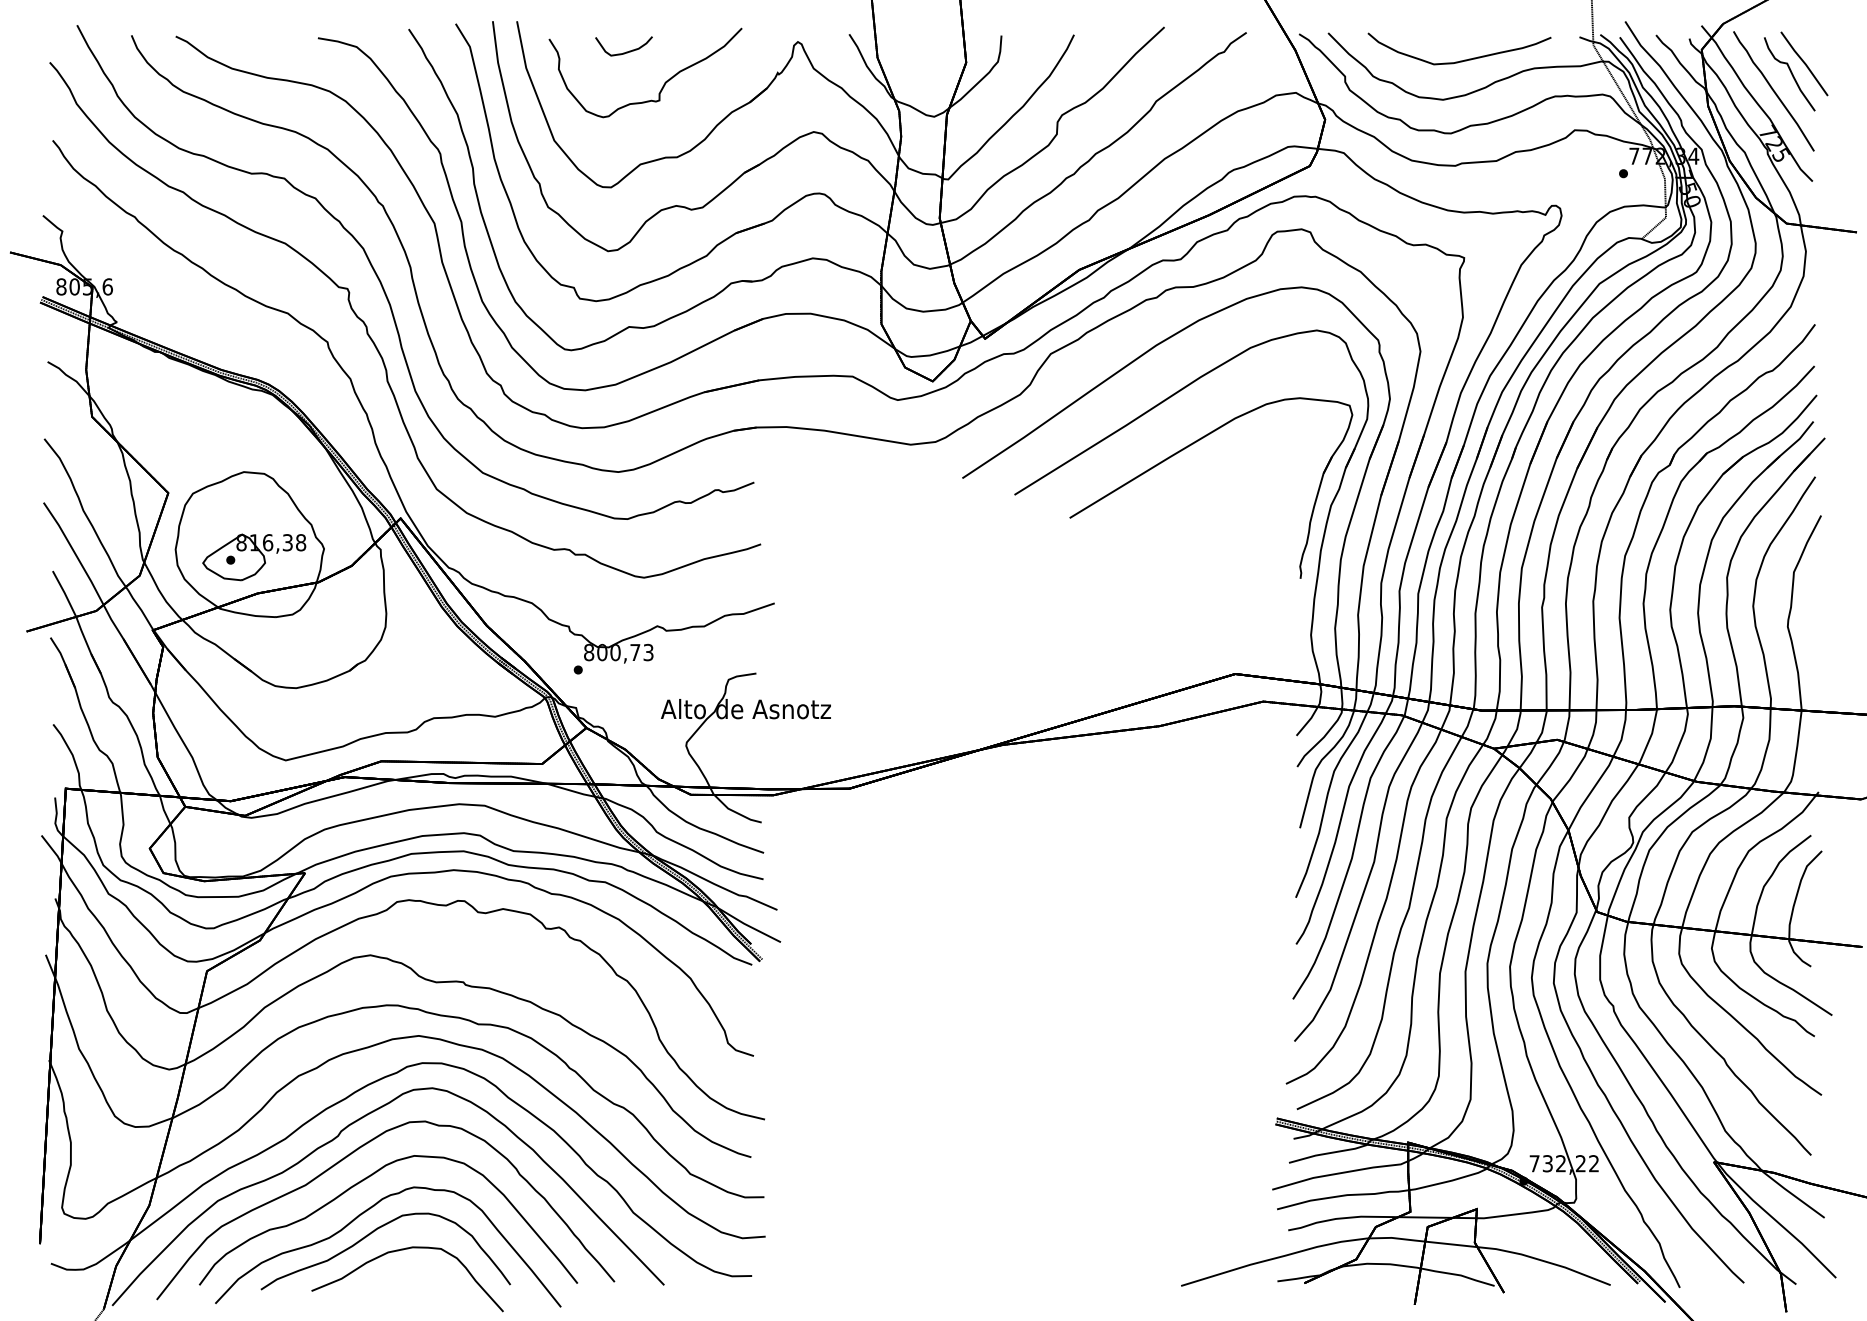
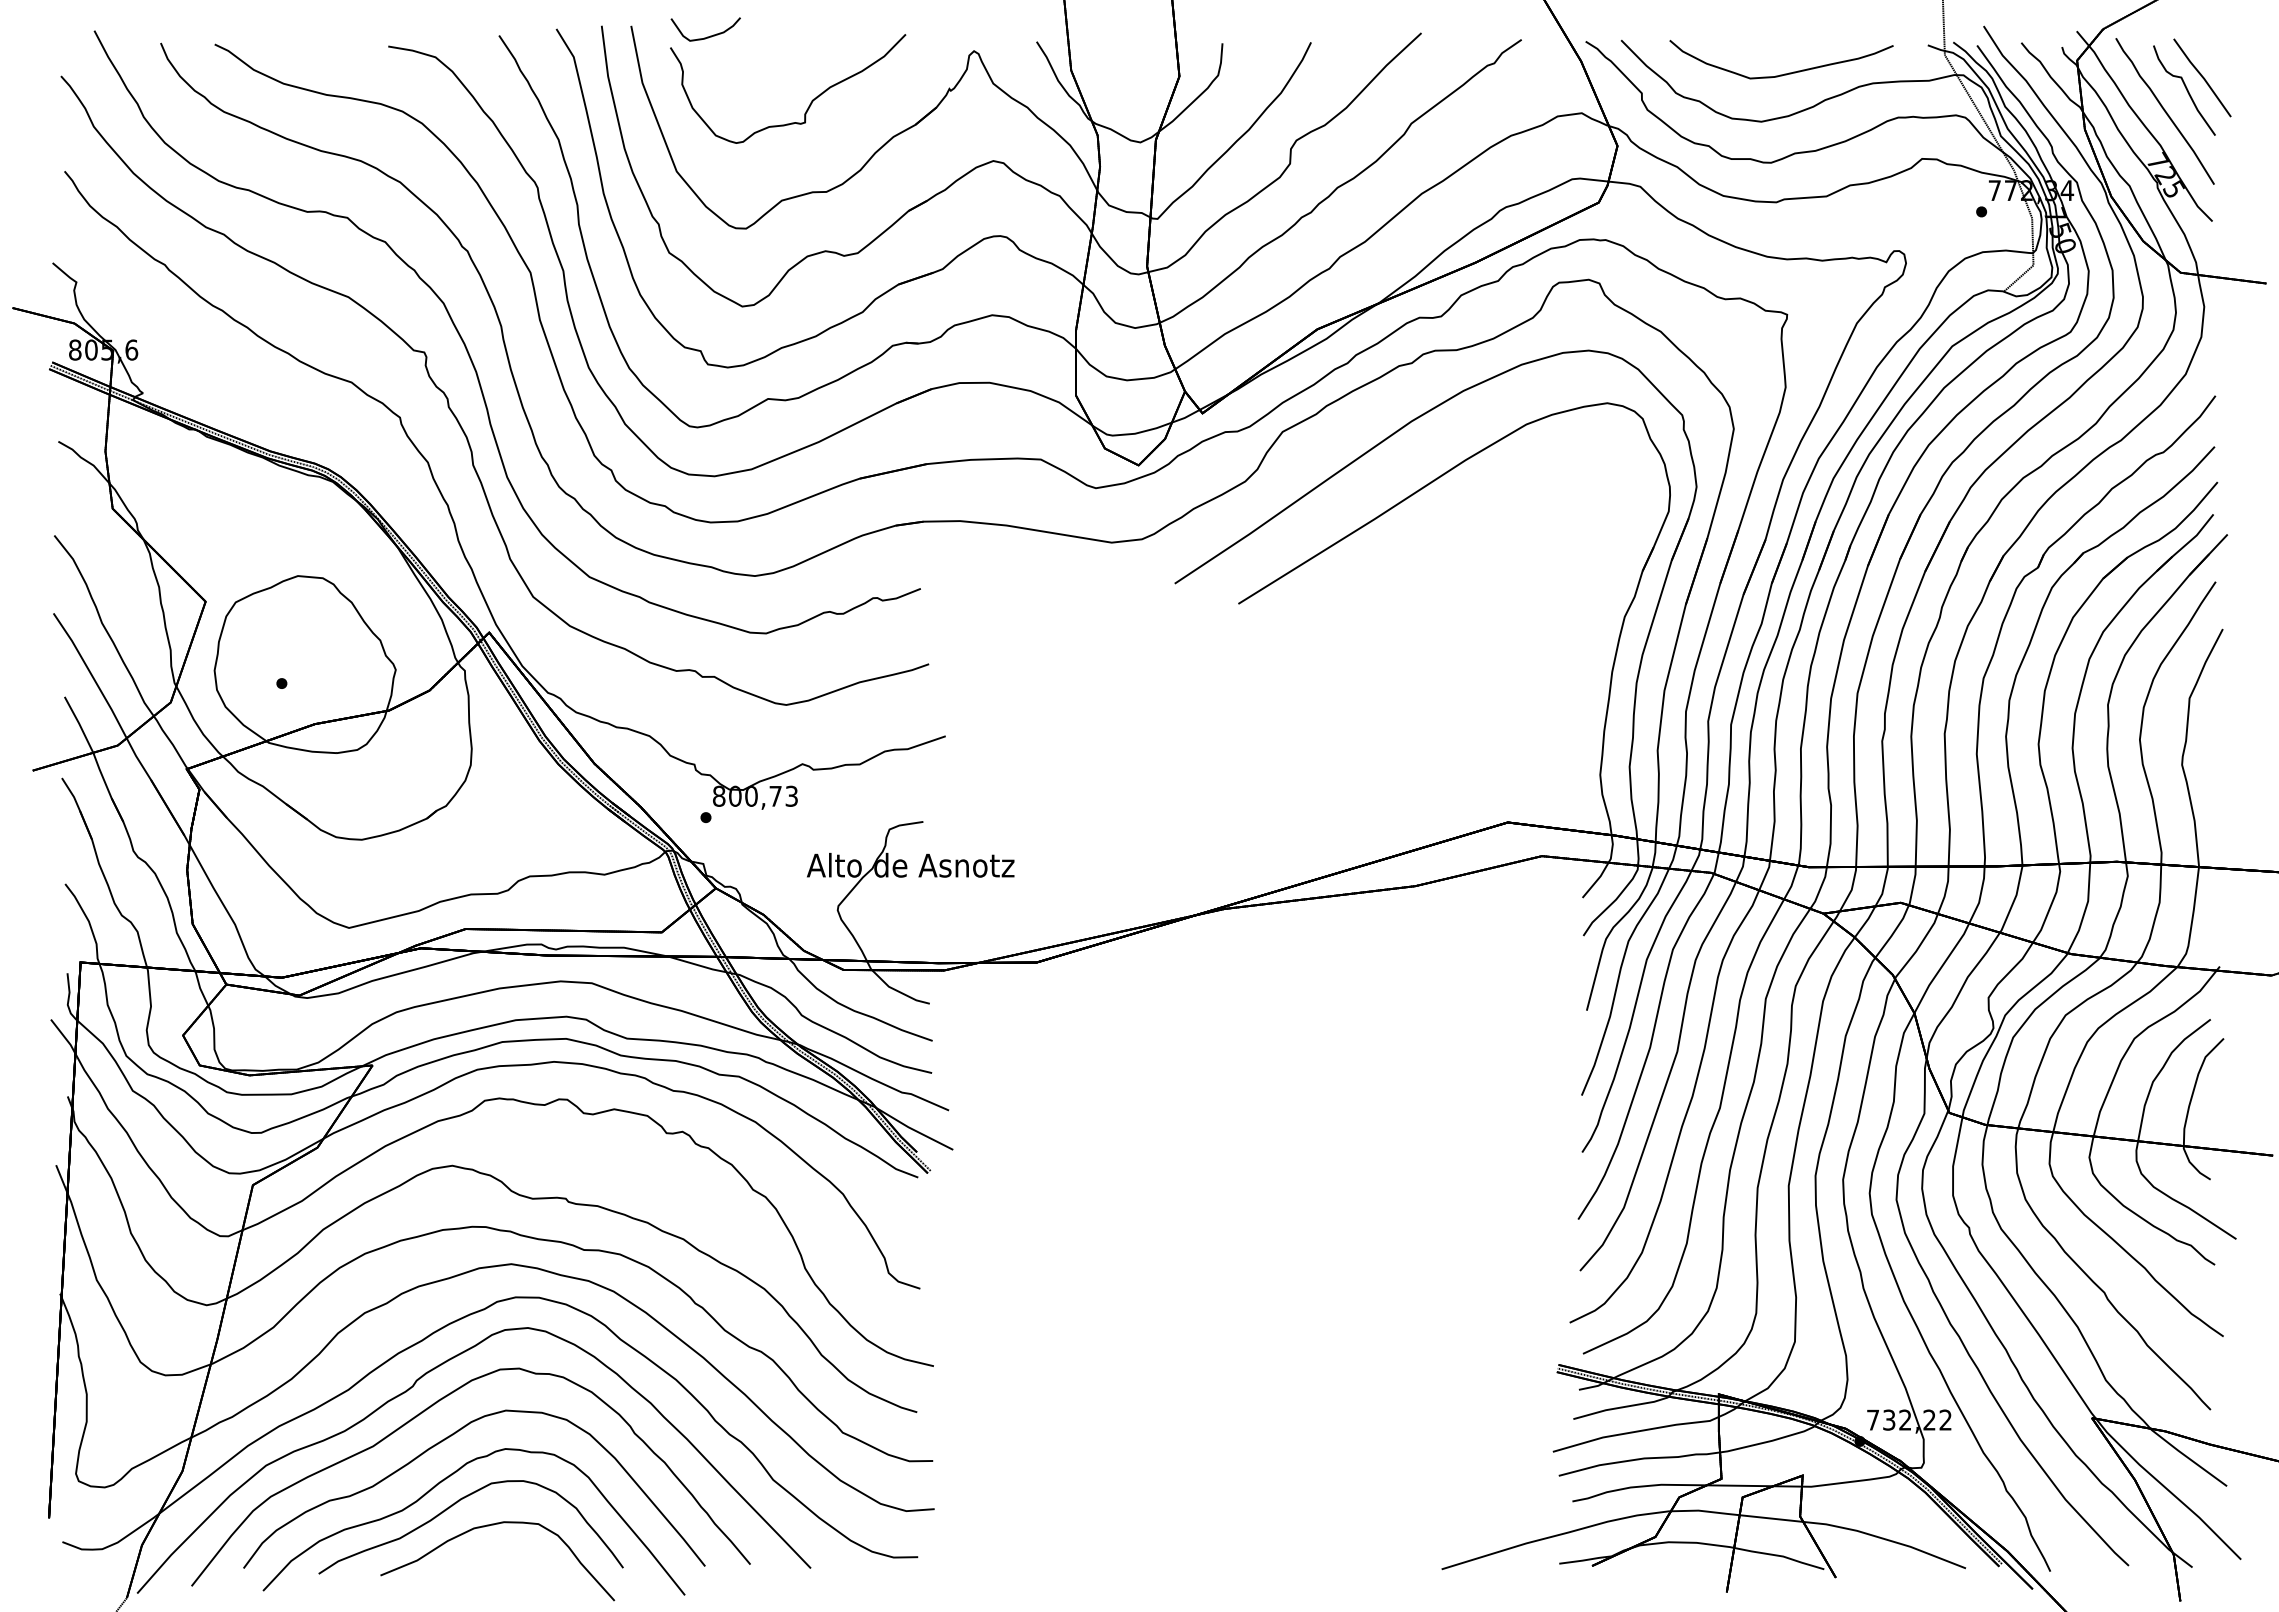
curve: (625, 52) -> (707, 36), moved
part: (1187, 447) -> (1449, 546), removed
part: (254, 556) -> (310, 679), removed

